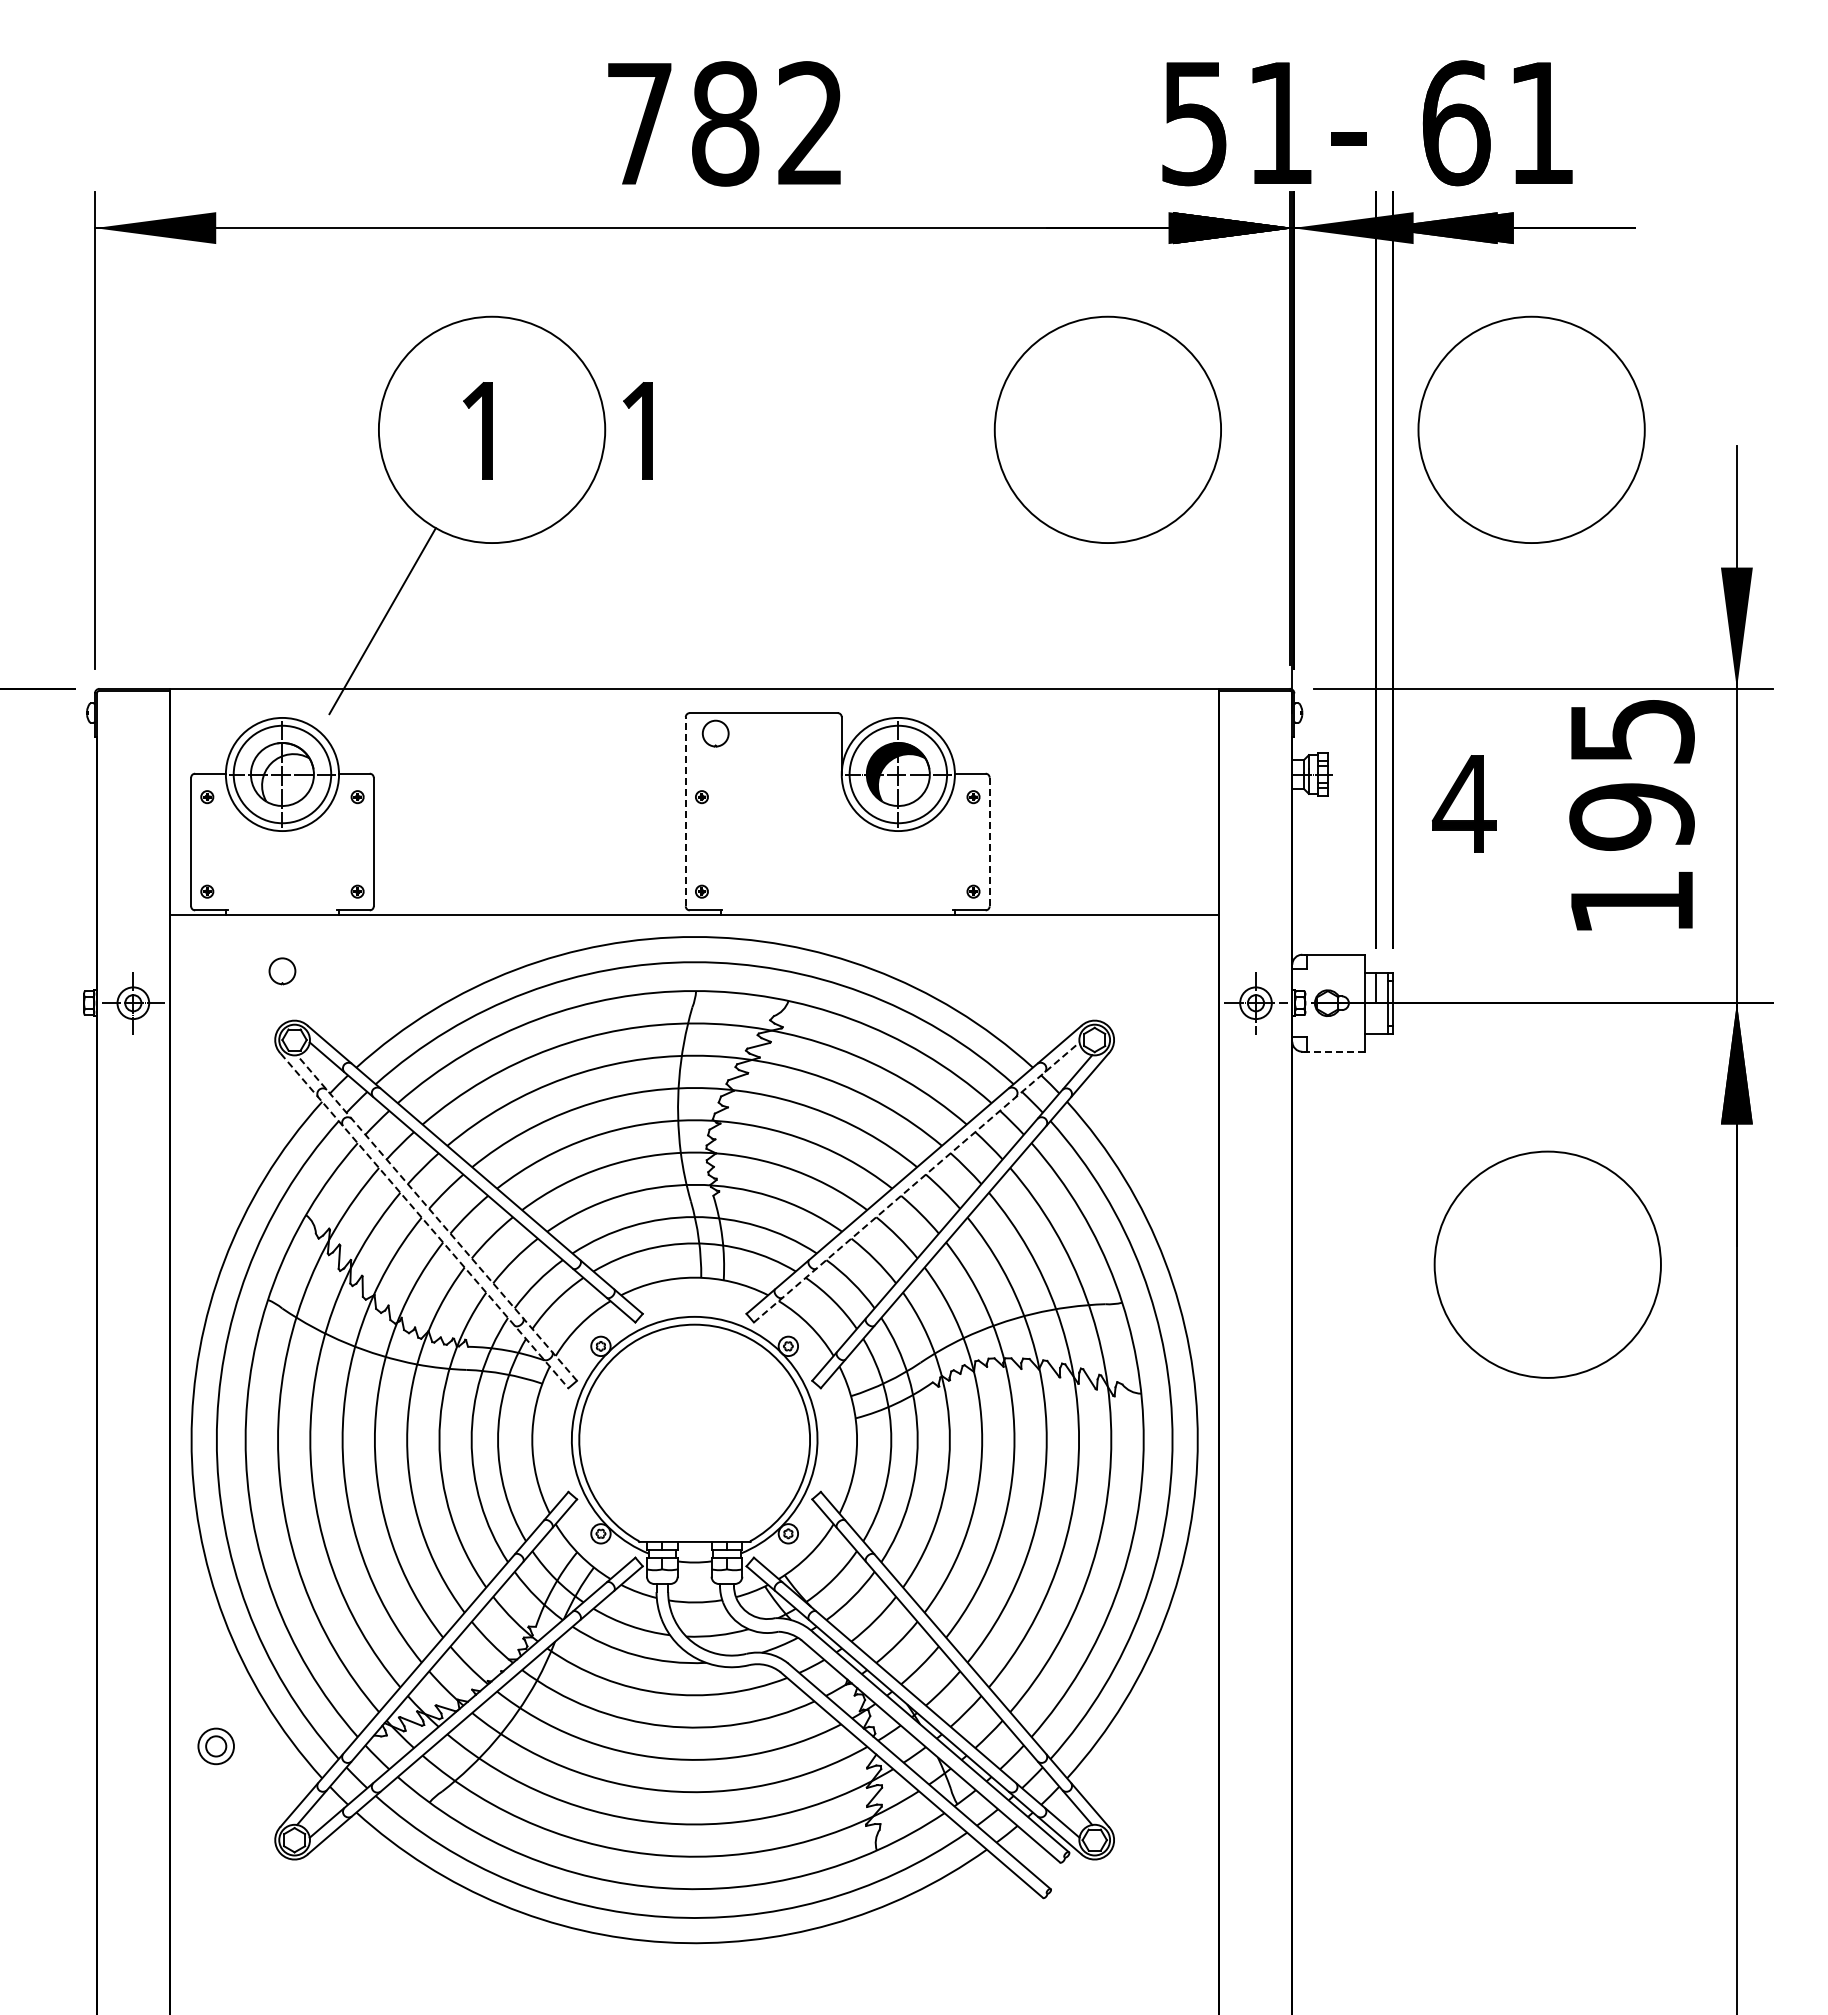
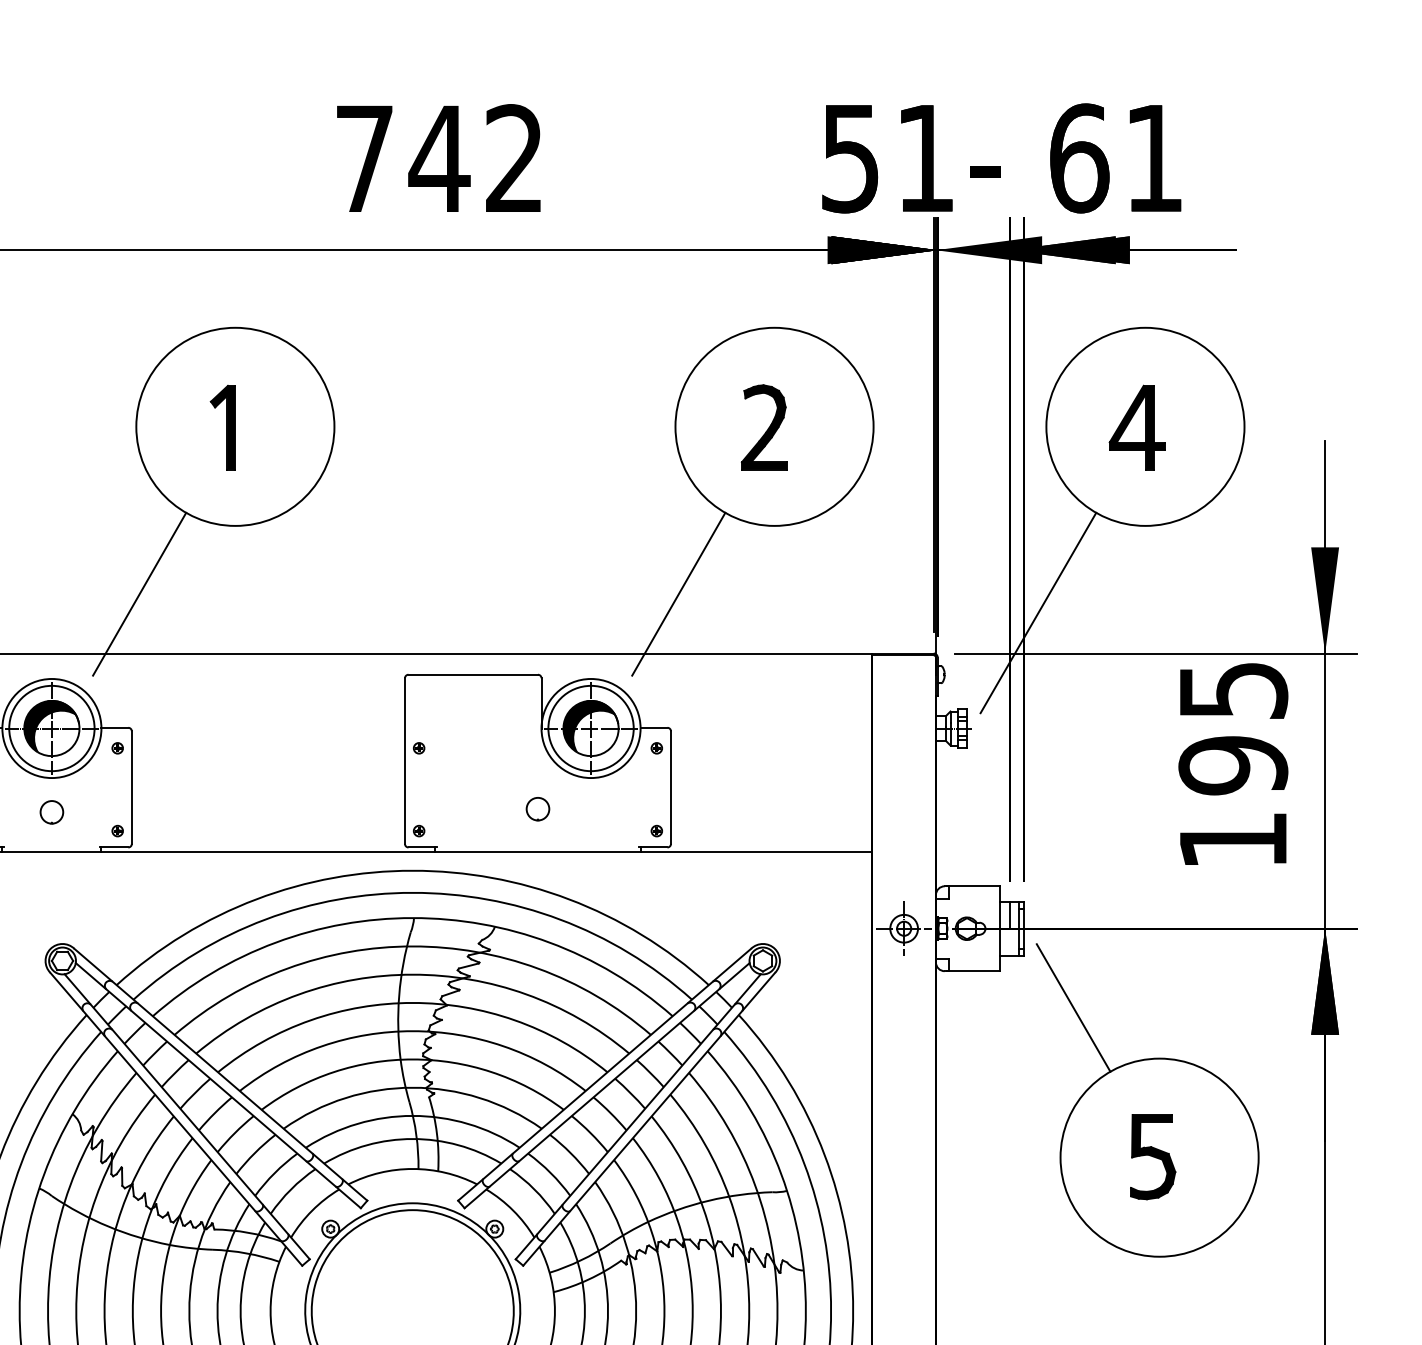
text: (724, 123) -> (438, 158), 782 -> 742
part: (637, 430) -> (362, 427), removed
part: (1095, 430) -> (763, 427), added
line: (998, 621) -> (678, 594), added
line: (1409, 642) -> (1038, 612), added
part: (715, 733) -> (537, 809), moved
hatch: (279, 772) -> (49, 726), added
part: (1464, 803) -> (1137, 427), moved
line: (685, 811) -> (404, 760), dashed -> solid
line: (989, 842) -> (670, 788), dashed -> solid
part: (282, 971) -> (51, 812), moved
line: (1335, 1051) -> (973, 970), dashed -> solid
line: (1449, 1093) -> (1073, 1007), added
line: (916, 1182) -> (606, 1085), dashed -> solid
line: (437, 1218) -> (187, 1117), dashed -> solid
line: (424, 1220) -> (176, 1118), dashed -> solid
part: (1540, 1264) -> (1153, 1157), added

